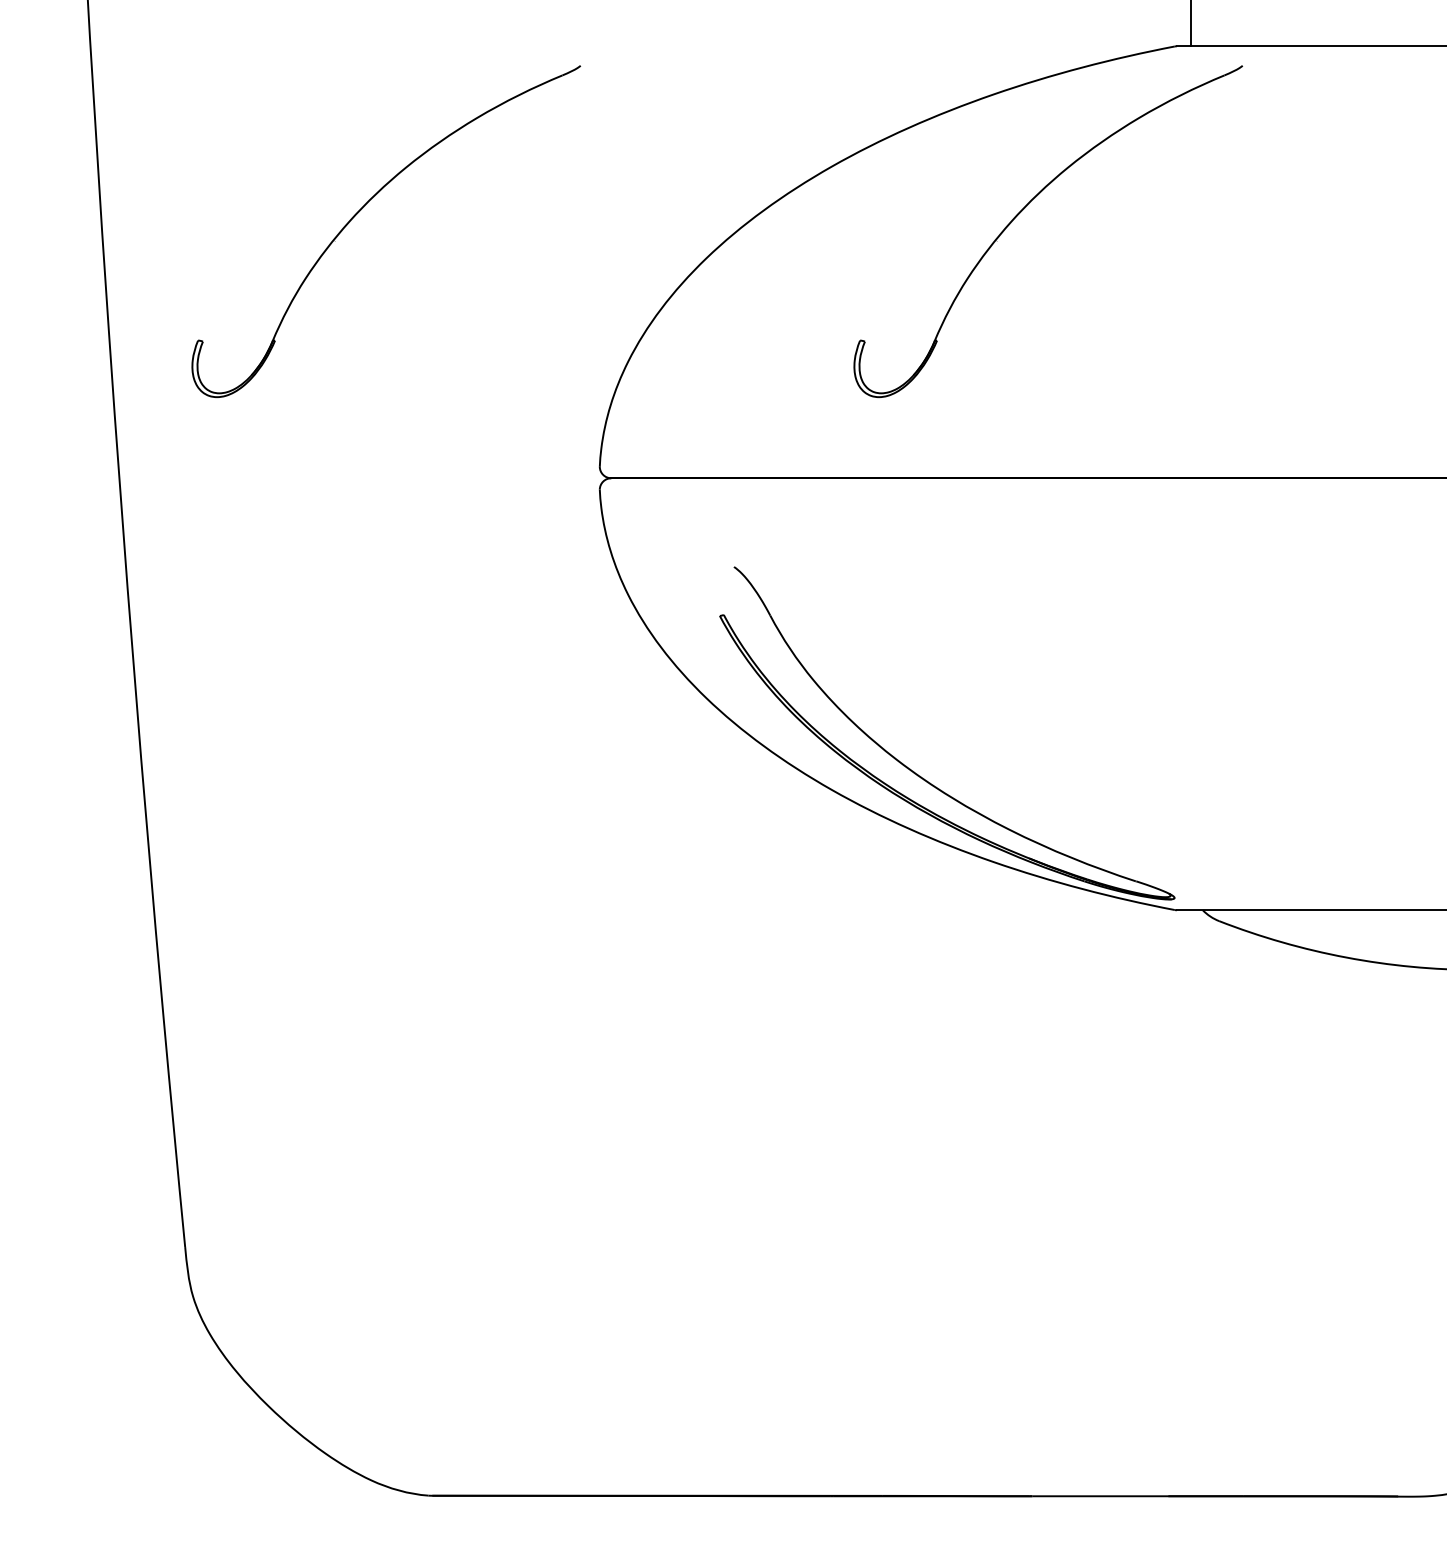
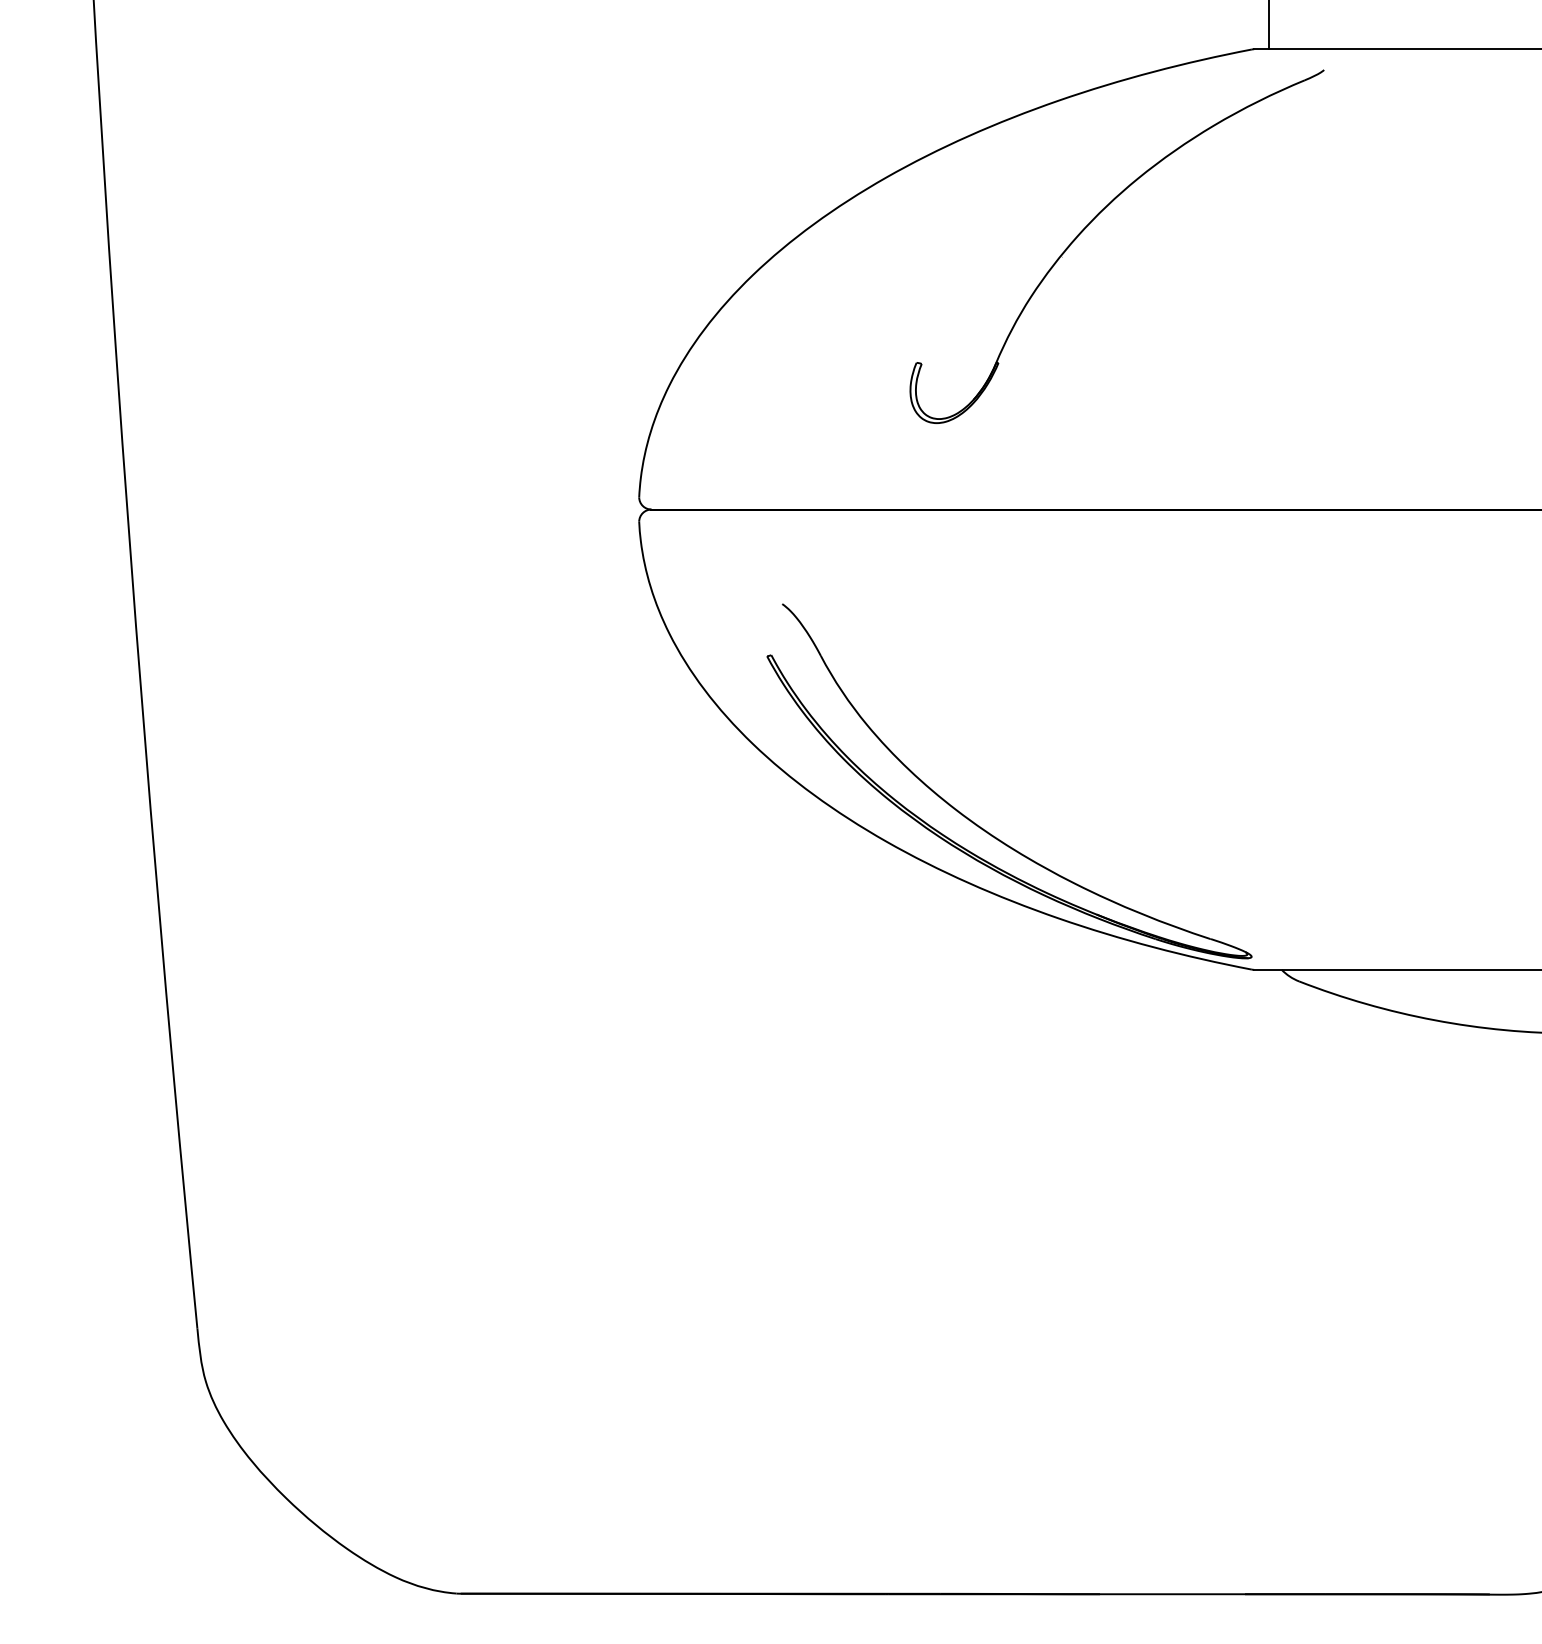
part: (363, 208) -> (387, 222), removed

